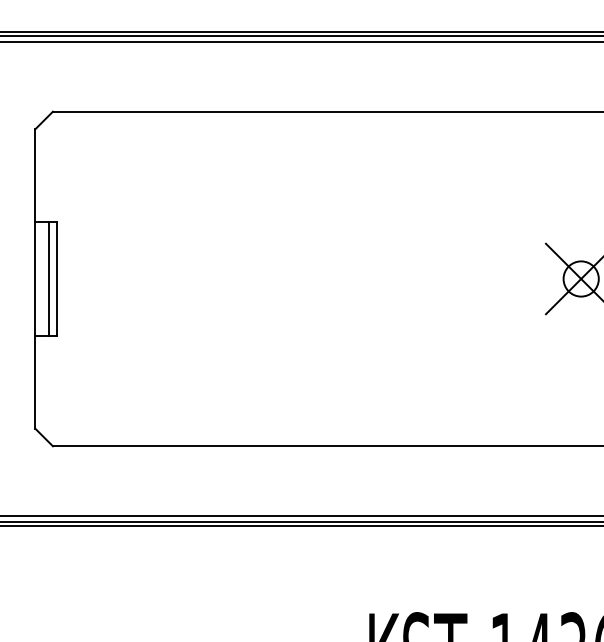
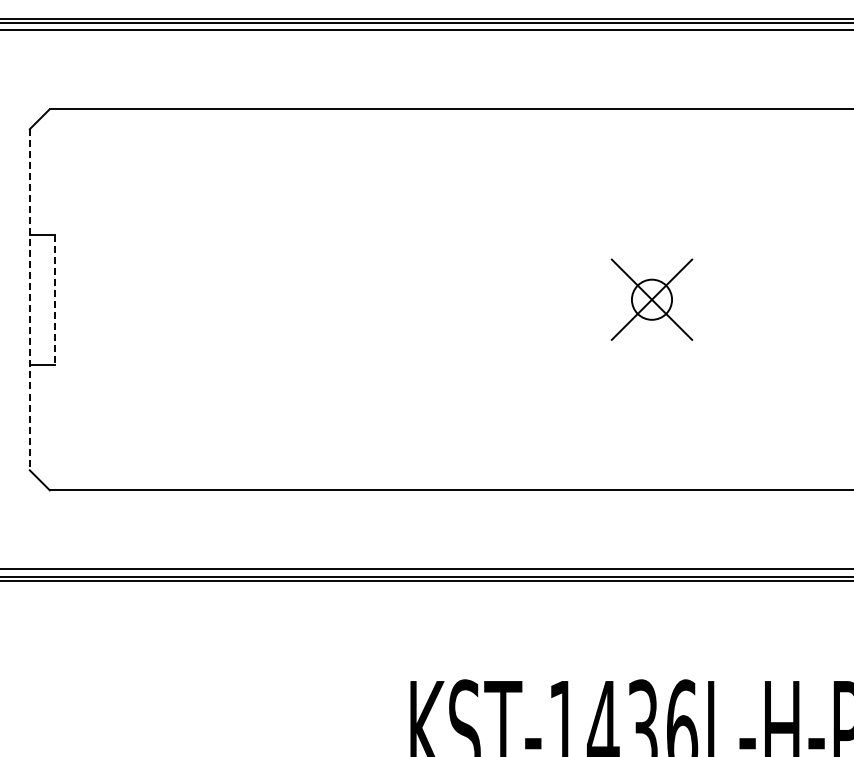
line: (35, 278) -> (29, 299), solid -> dashed
line: (49, 278) -> (45, 299), removed
line: (56, 279) -> (54, 300), solid -> dashed

